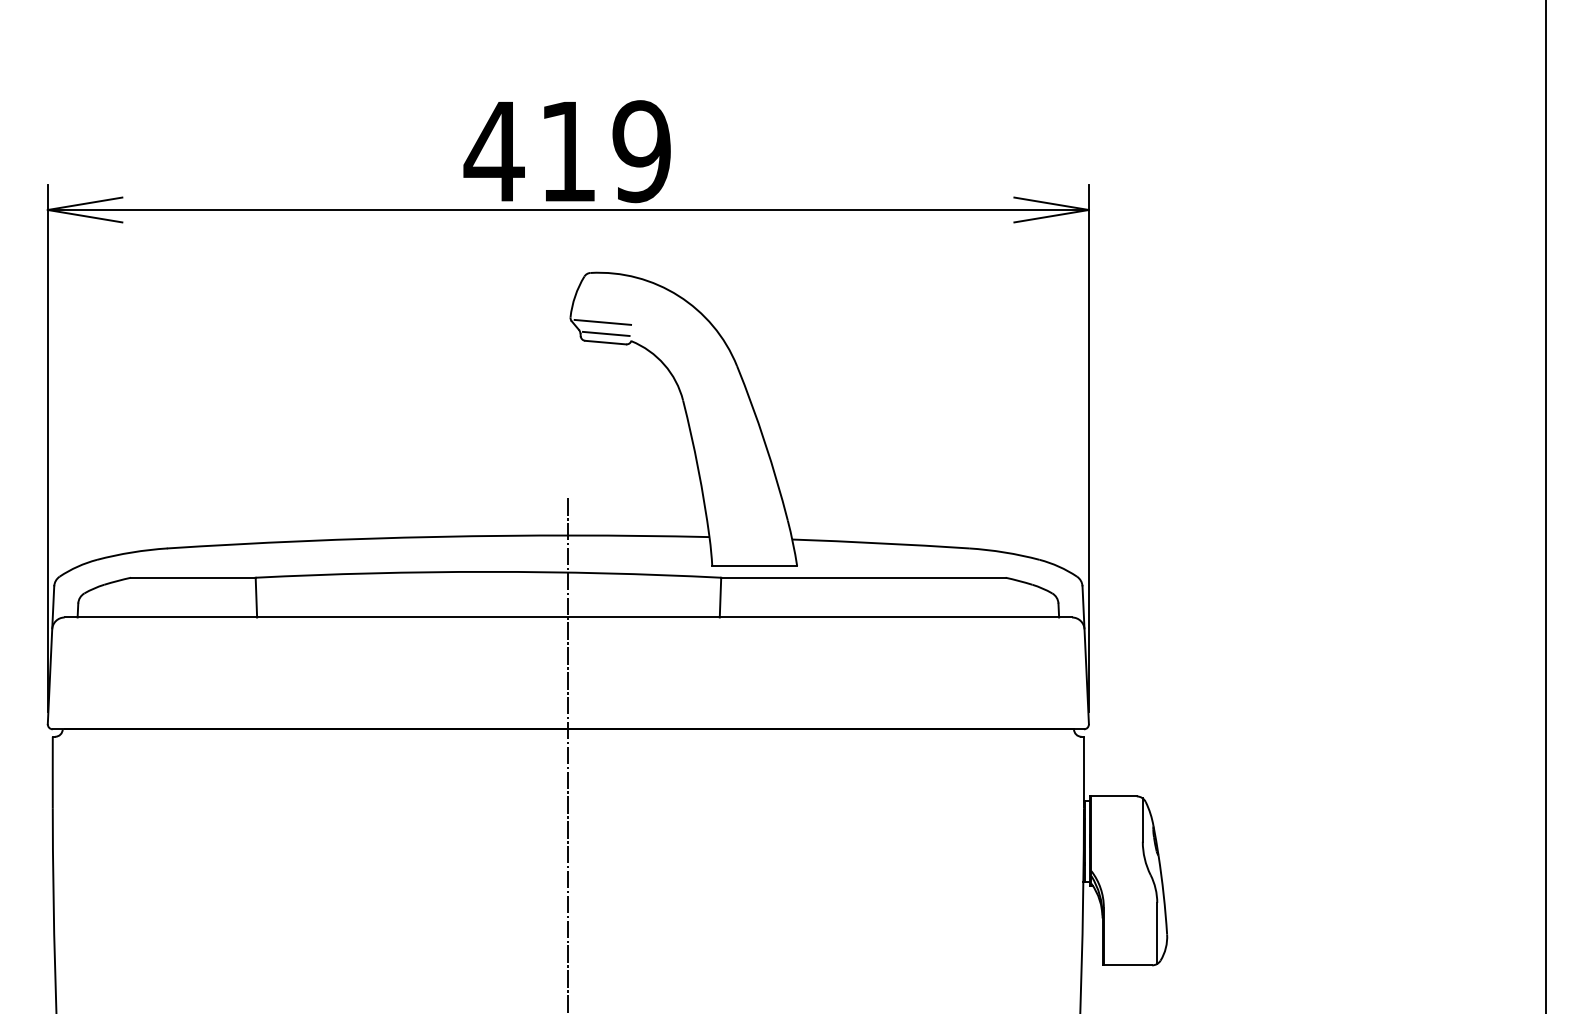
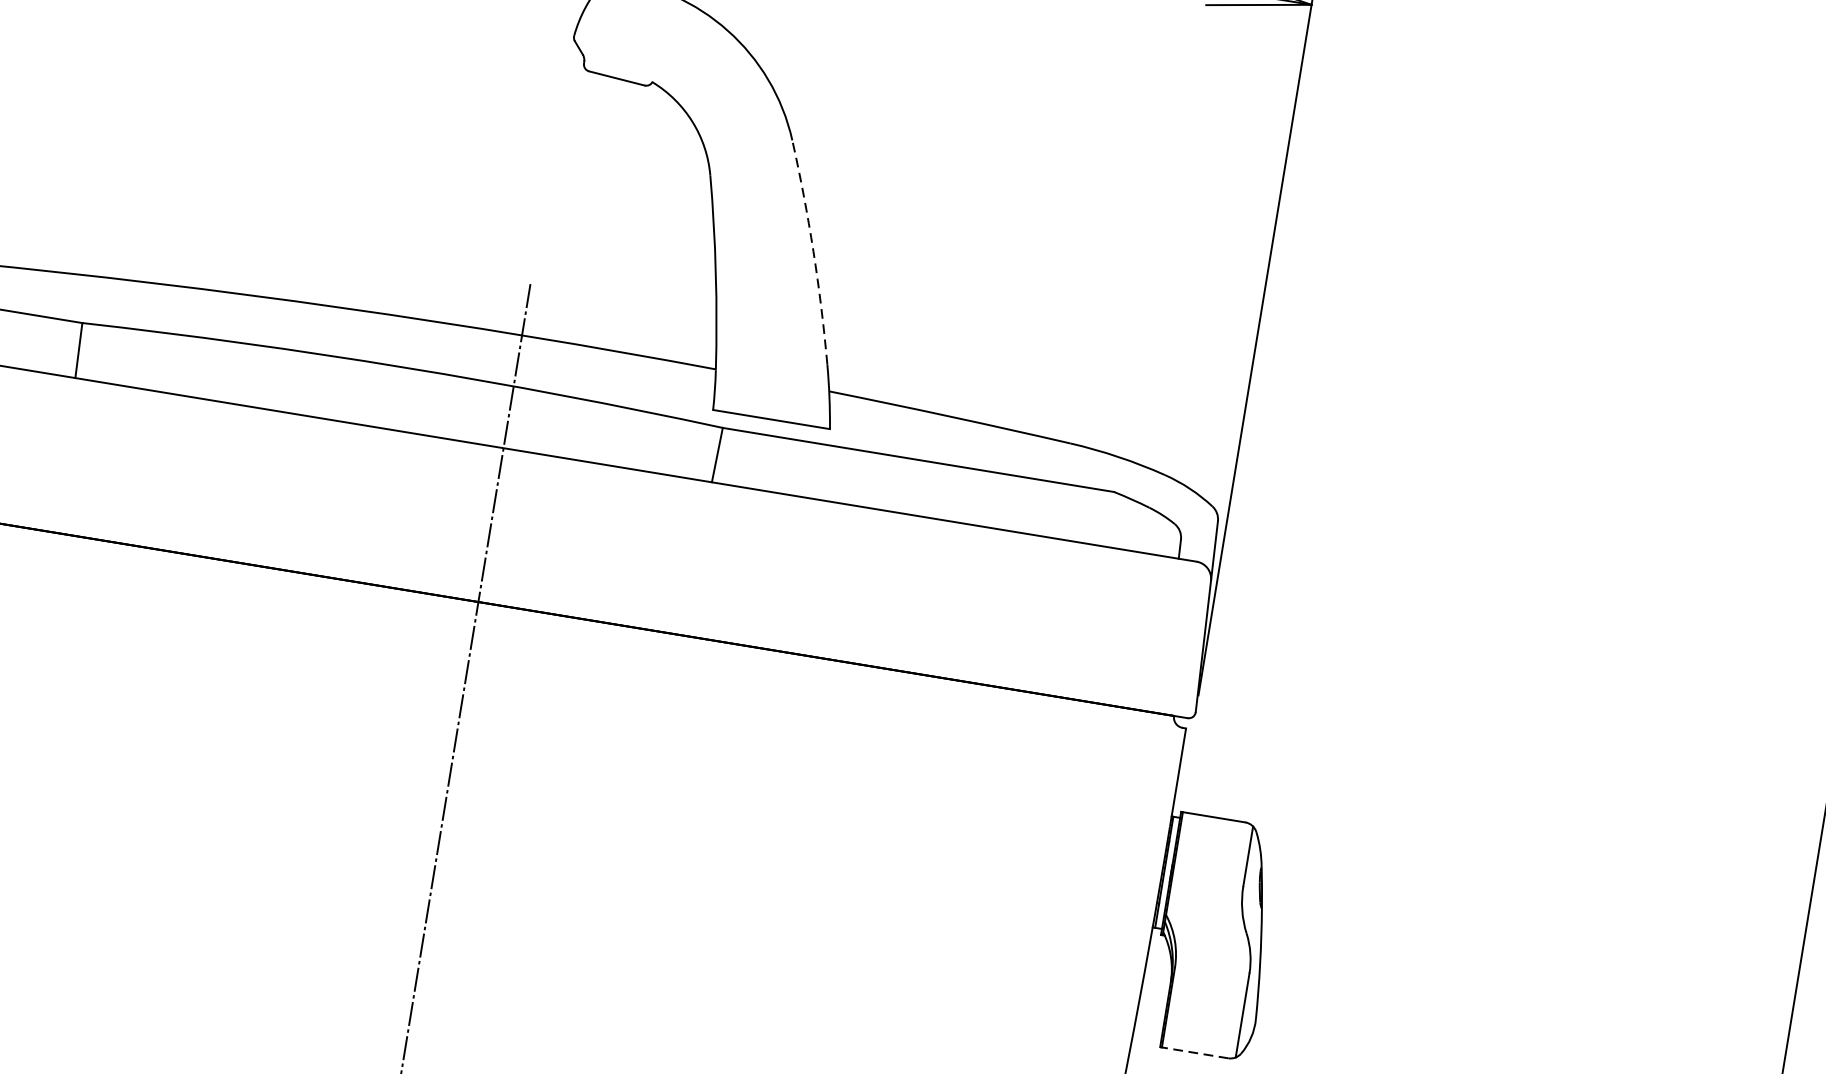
line: (602, 321) -> (617, 48), removed
line: (605, 333) -> (618, 65), removed
arc: (765, 442) -> (814, 251), solid -> dashed
line: (1127, 965) -> (1194, 1052), solid -> dashed

